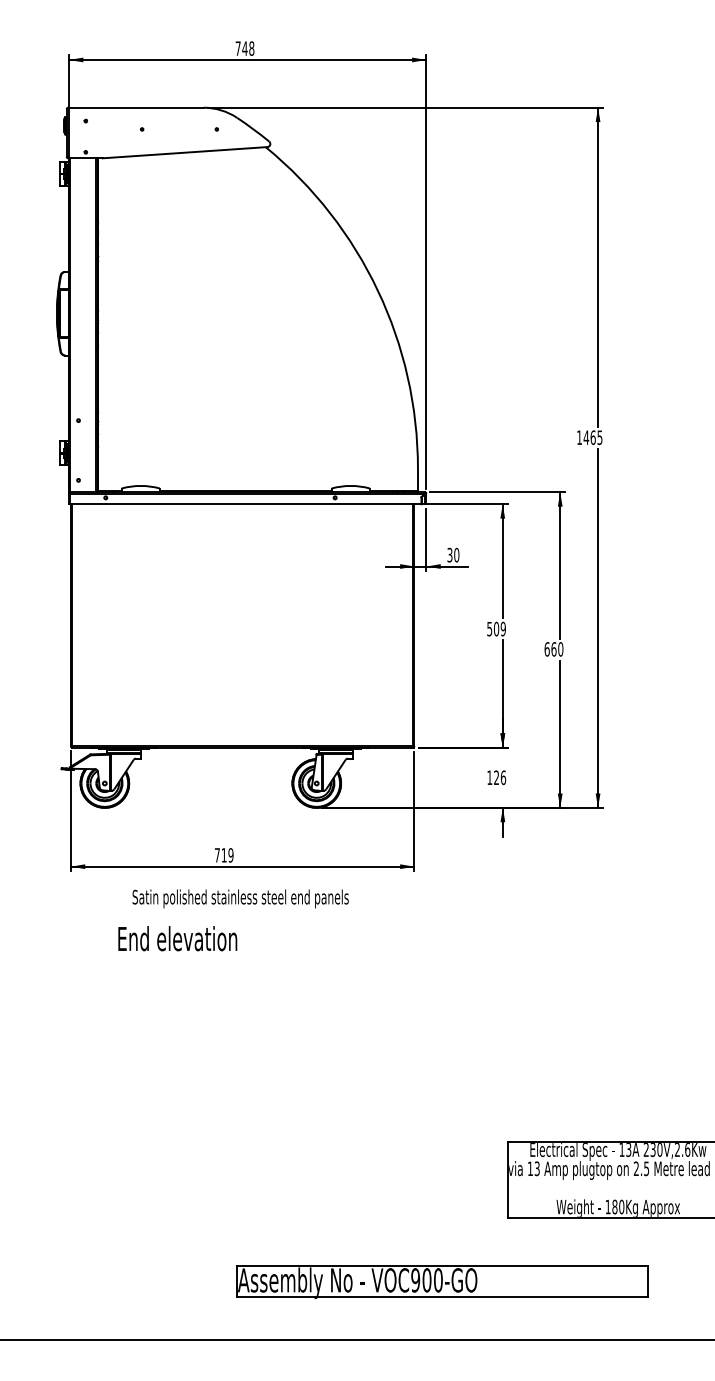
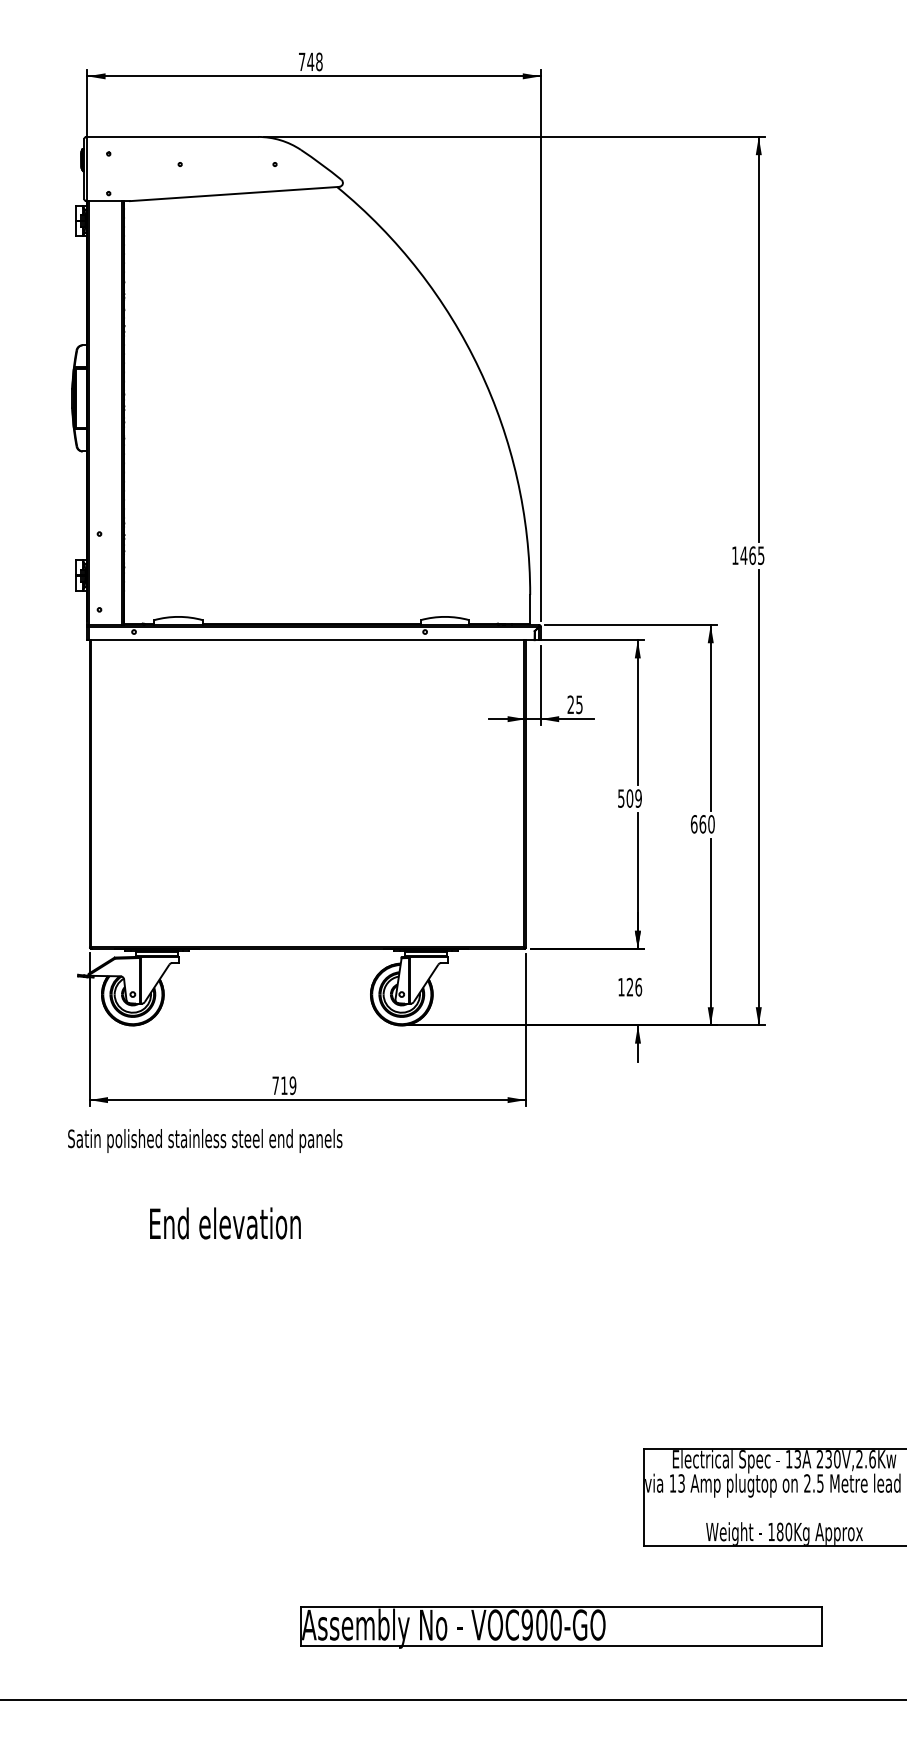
text: (452, 554) -> (574, 704), 30 -> 25
text: (240, 898) -> (205, 1140), moved
text: (177, 938) -> (225, 1223), moved

